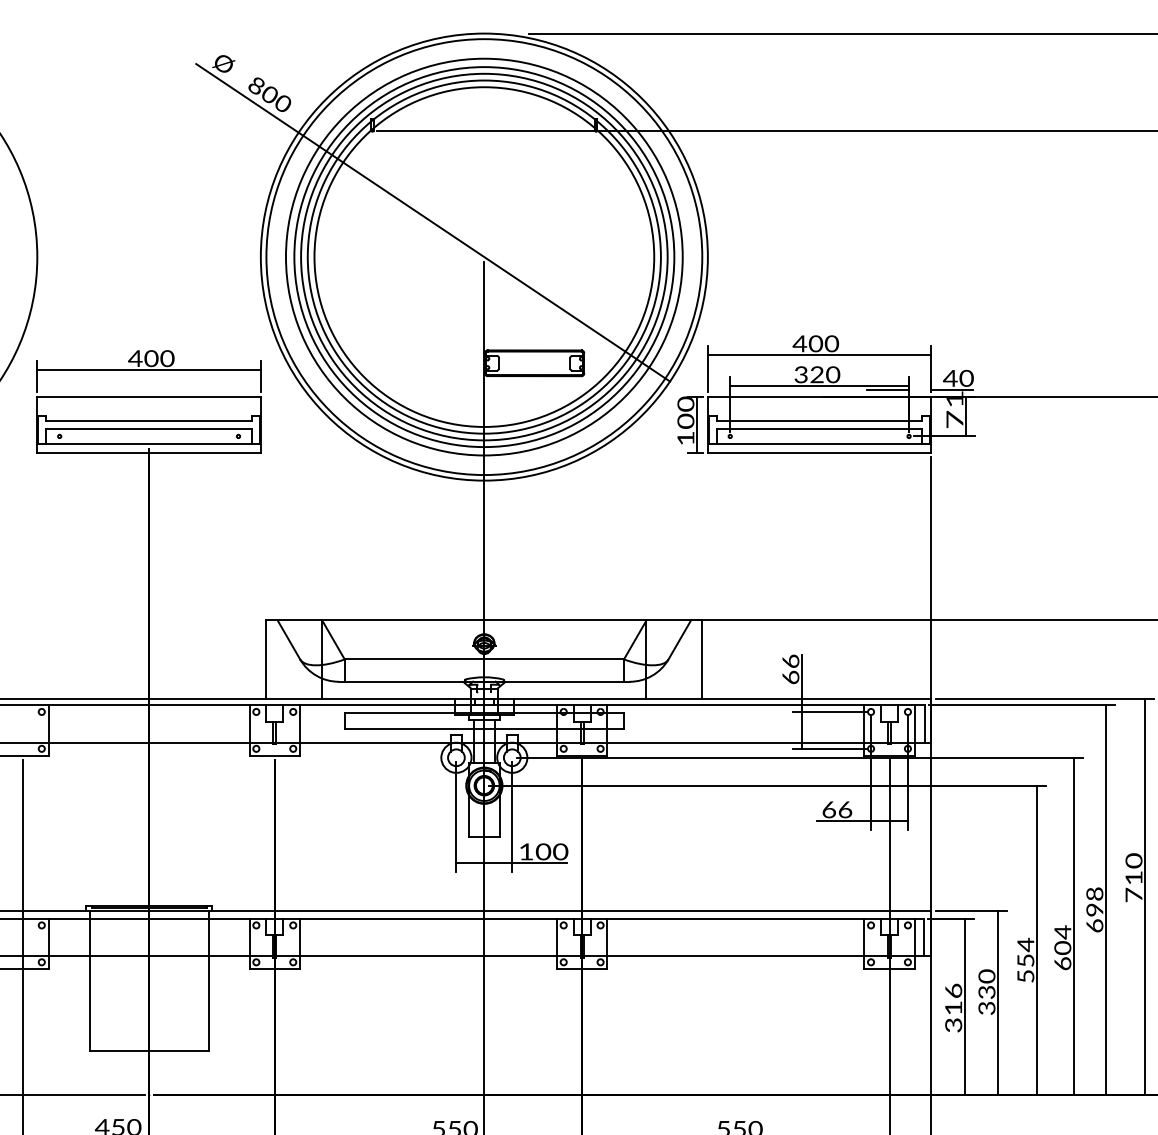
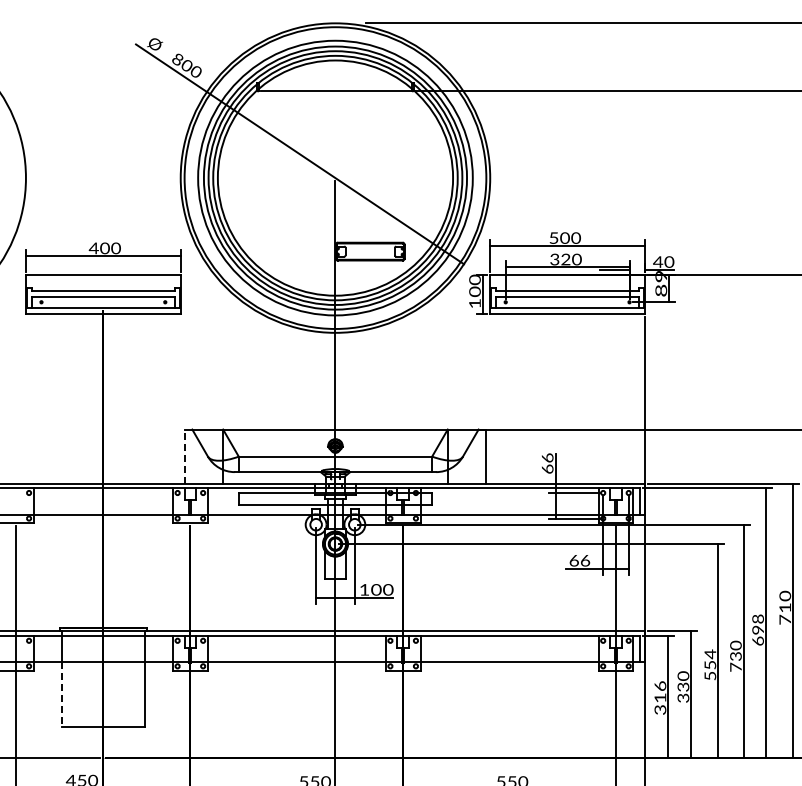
text: (799, 342) -> (553, 237), 400 -> 500
text: (955, 409) -> (661, 283), 71 -> 89
line: (266, 659) -> (184, 456), solid -> dashed
text: (1062, 946) -> (735, 655), 604 -> 730
line: (90, 1002) -> (62, 694), solid -> dashed

